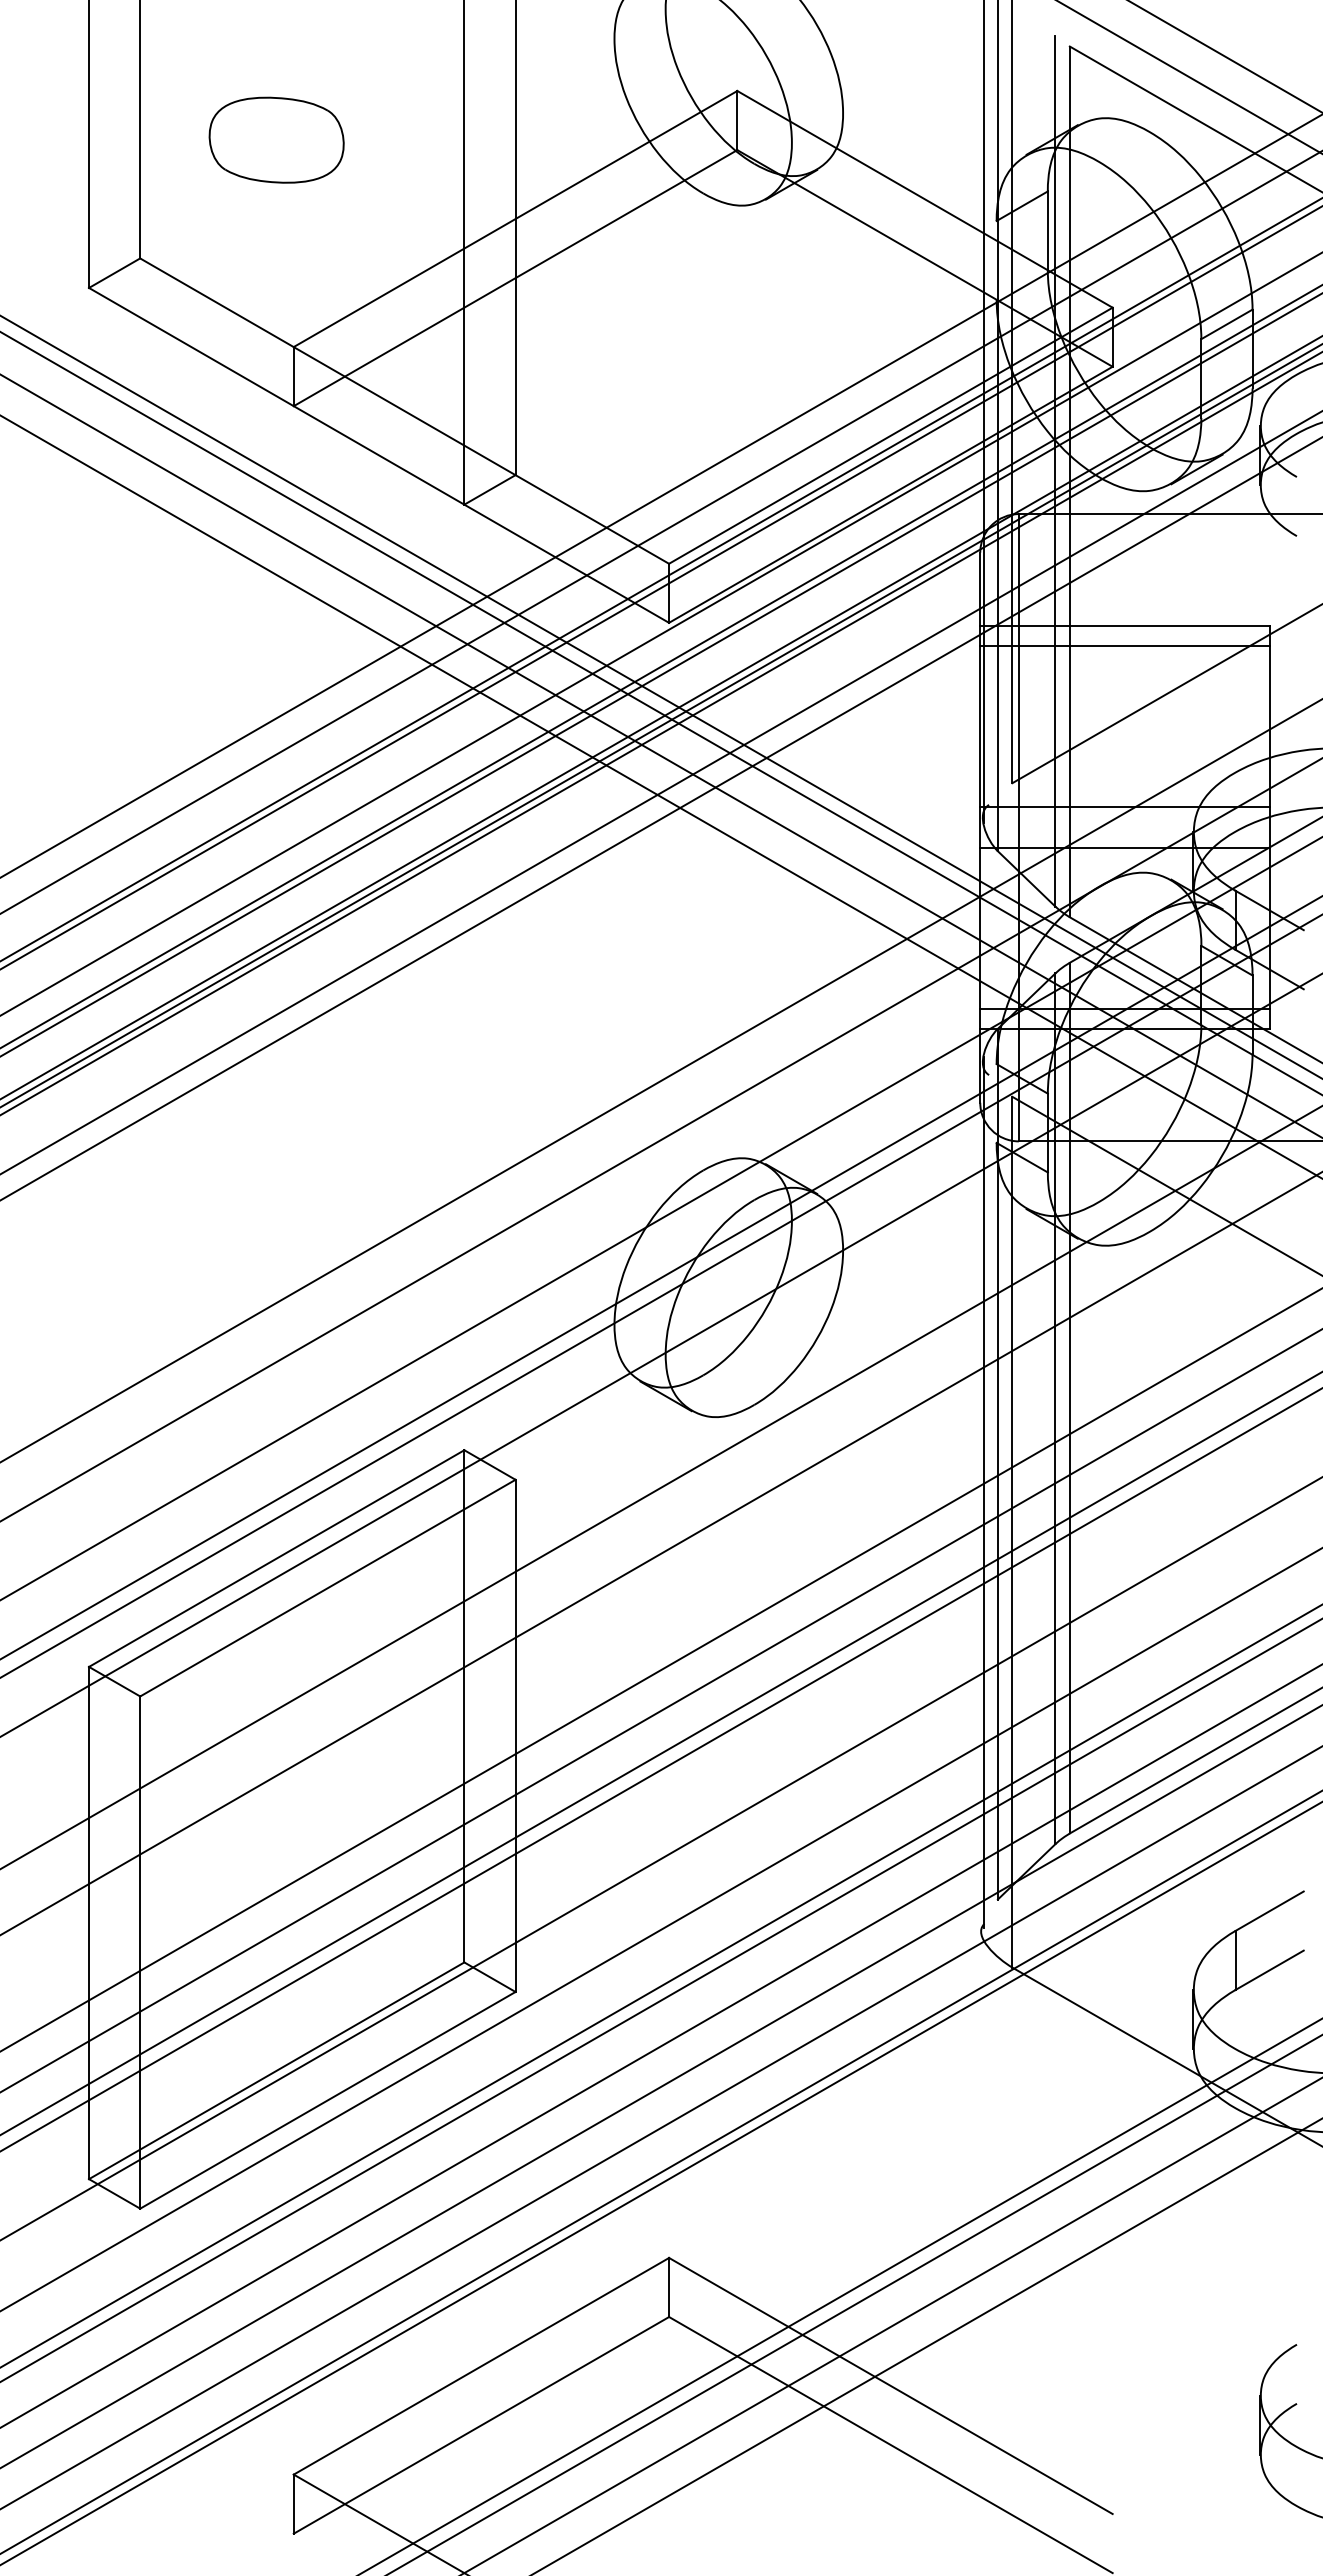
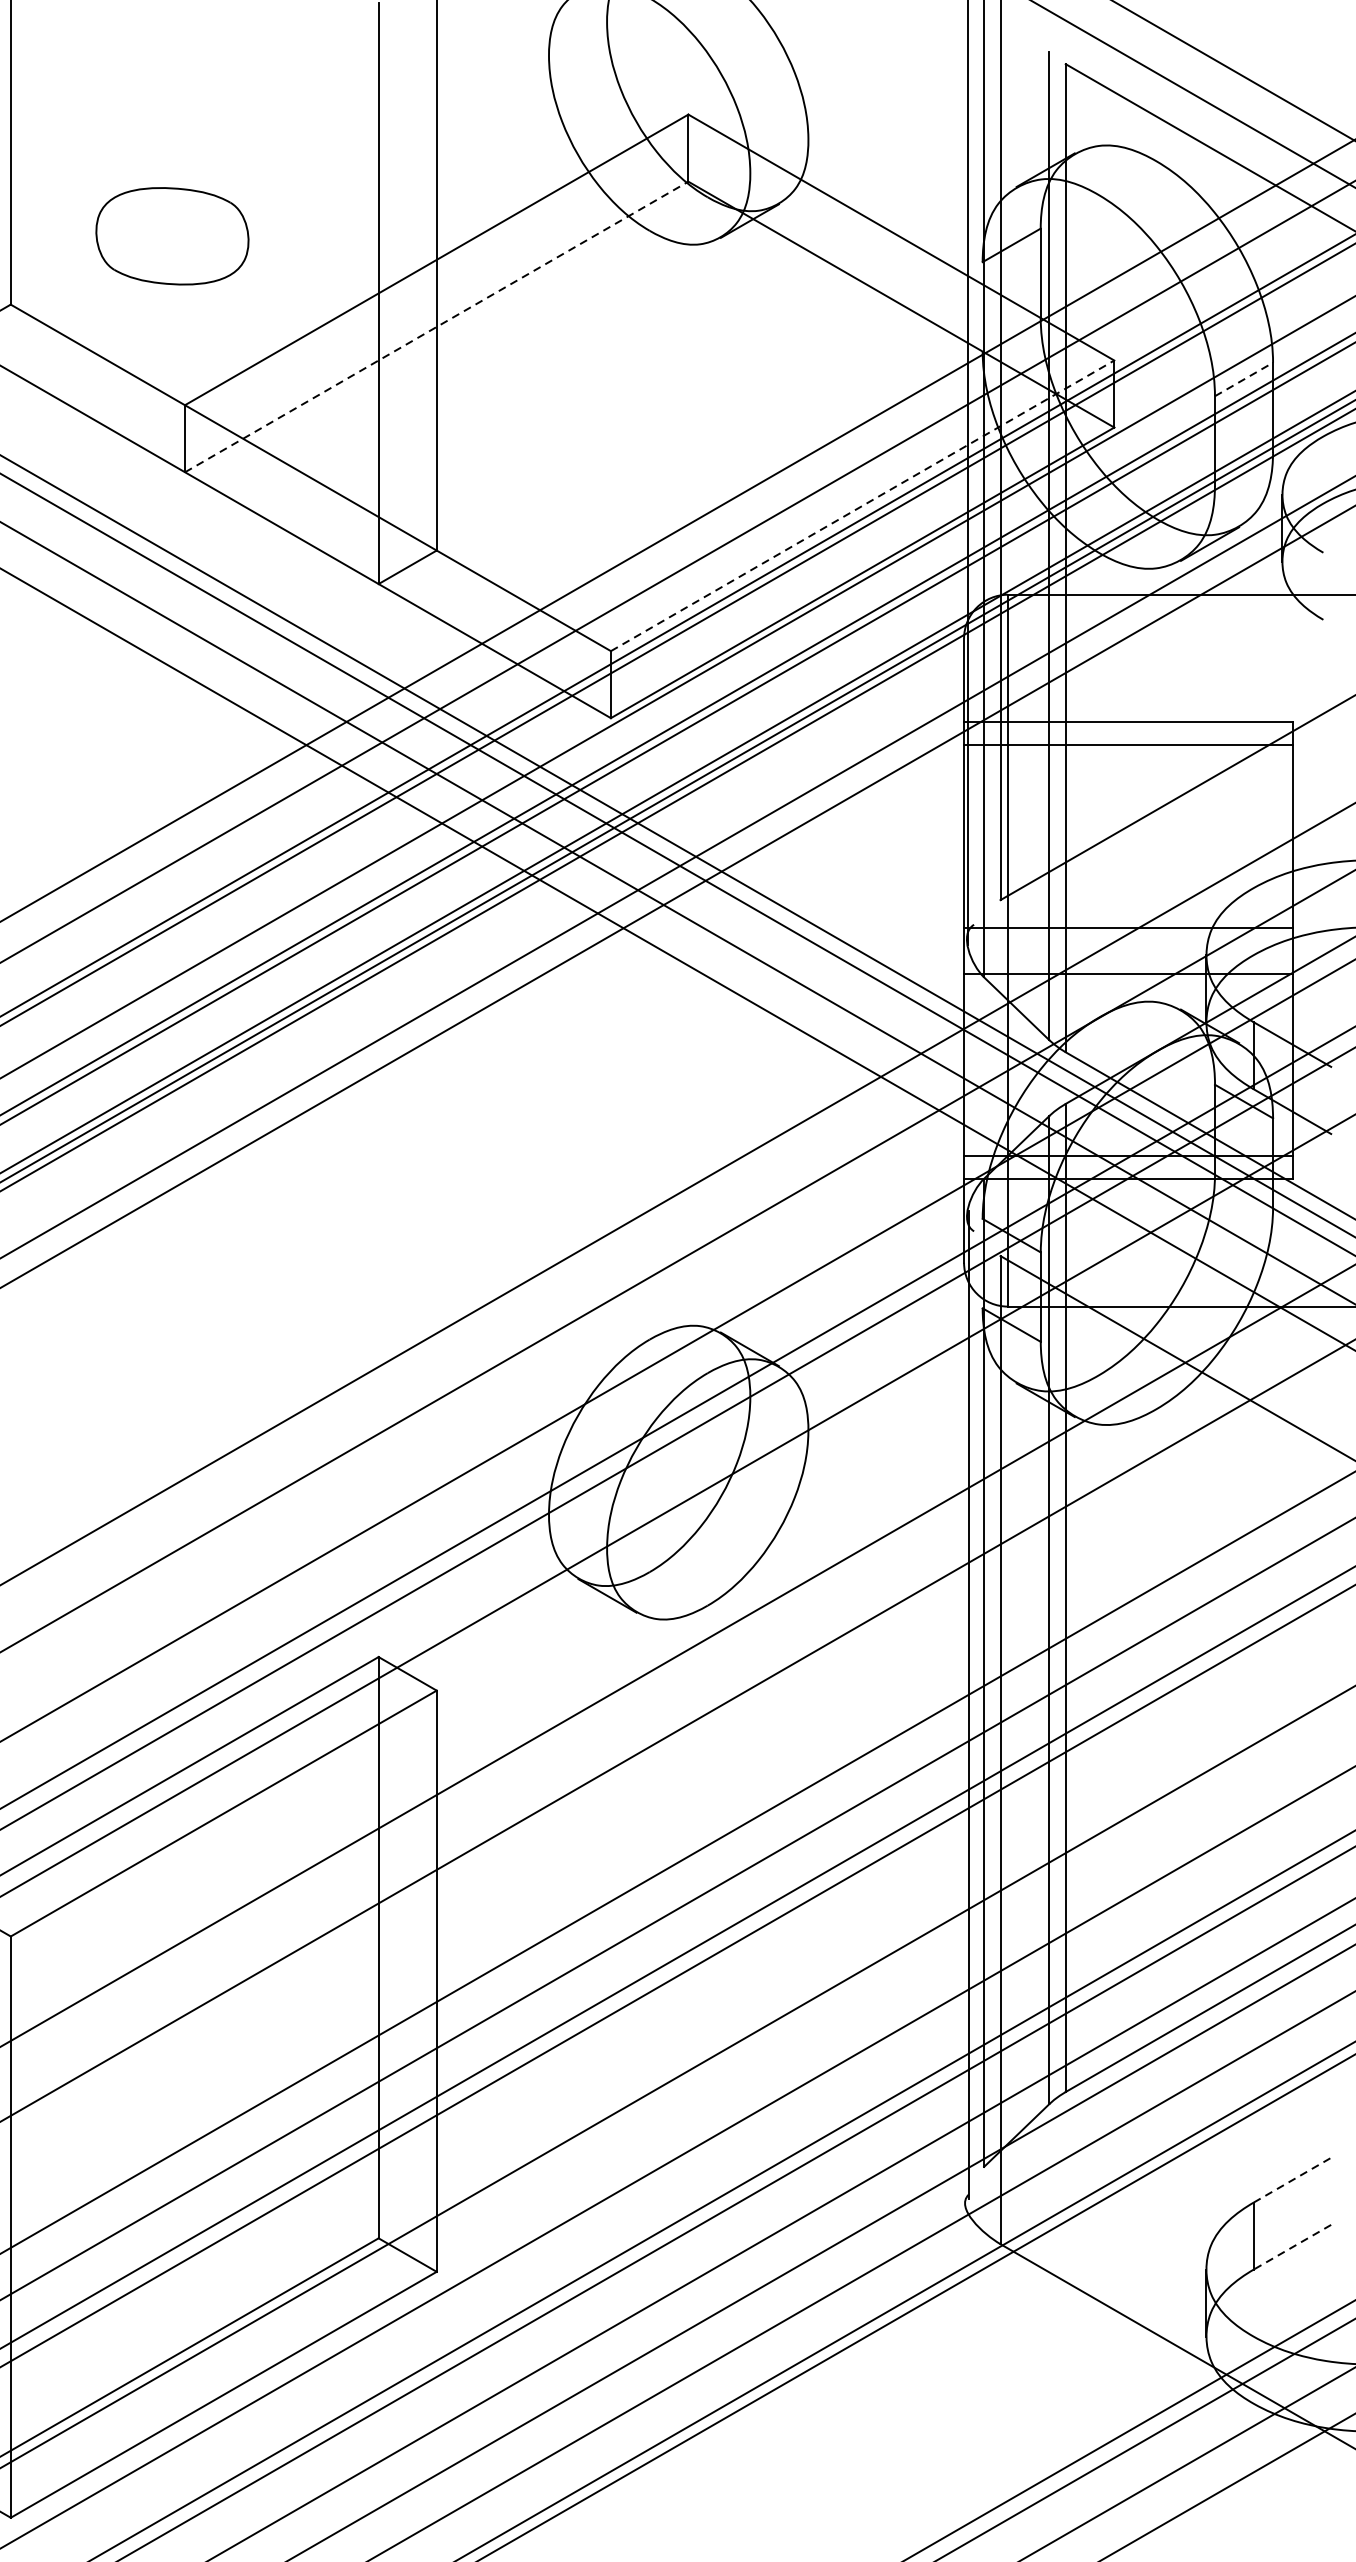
part: (276, 139) -> (172, 235), moved
line: (515, 277) -> (436, 326), solid -> dashed
line: (1226, 324) -> (1243, 379), solid -> dashed
line: (891, 435) -> (863, 505), solid -> dashed
line: (1270, 1910) -> (1293, 2179), solid -> dashed
line: (1269, 1970) -> (1292, 2247), solid -> dashed

